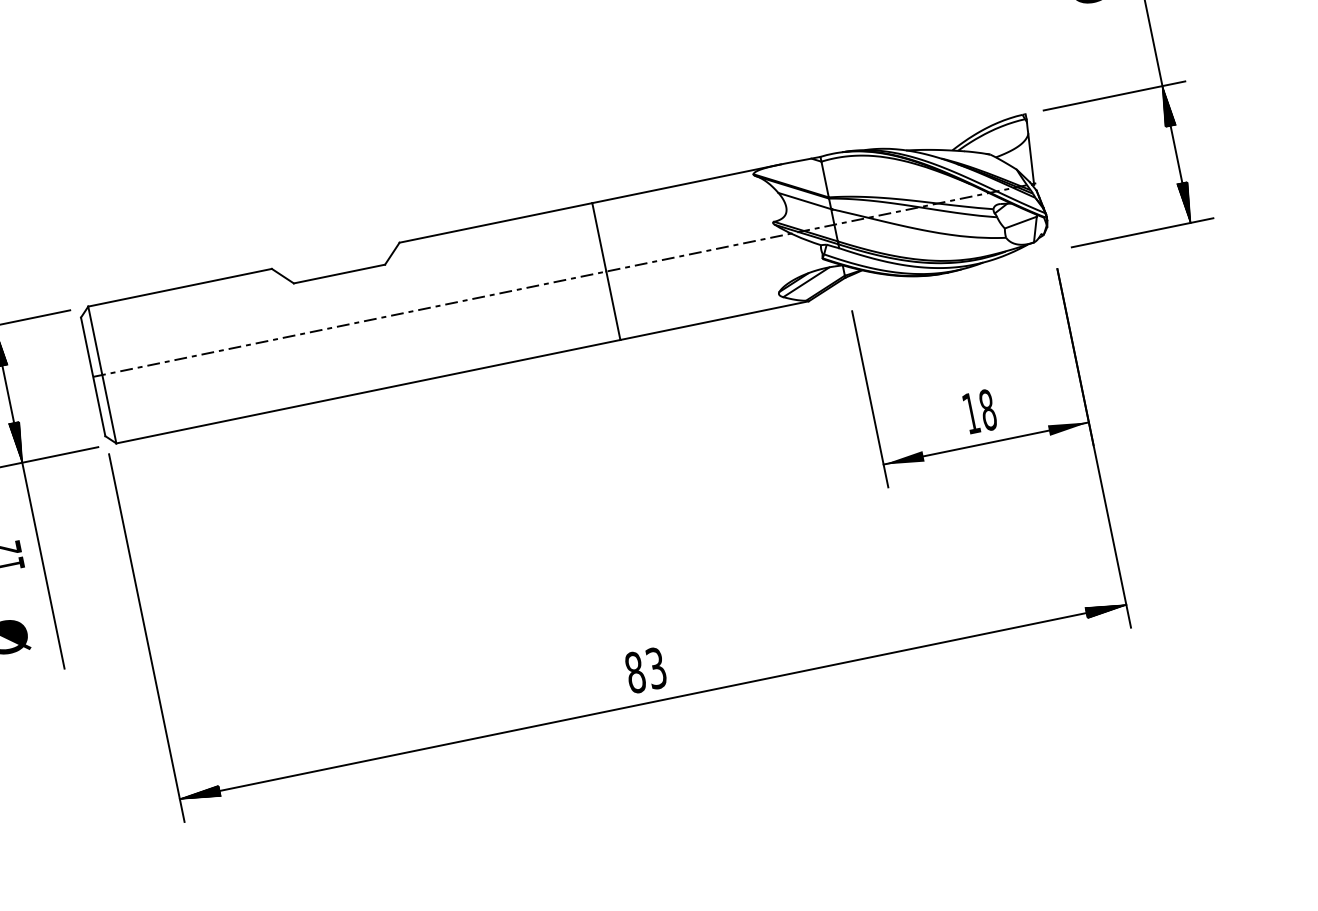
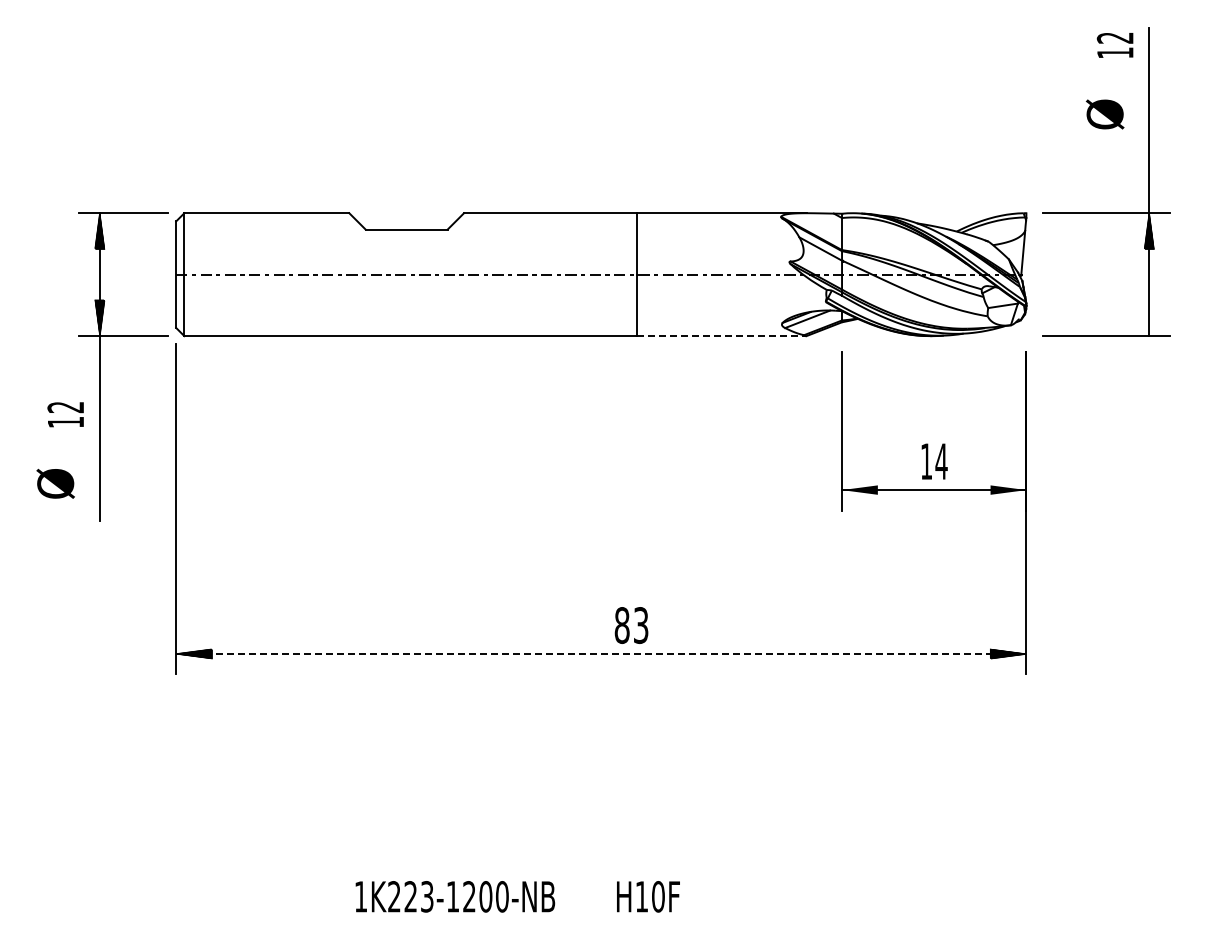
hatch: (1186, 202) -> (1149, 317), removed
line: (714, 321) -> (721, 336), solid -> dashed
text: (987, 409) -> (941, 461), 18 -> 14
text: (645, 670) -> (631, 625), moved
line: (652, 702) -> (600, 654), solid -> dashed

